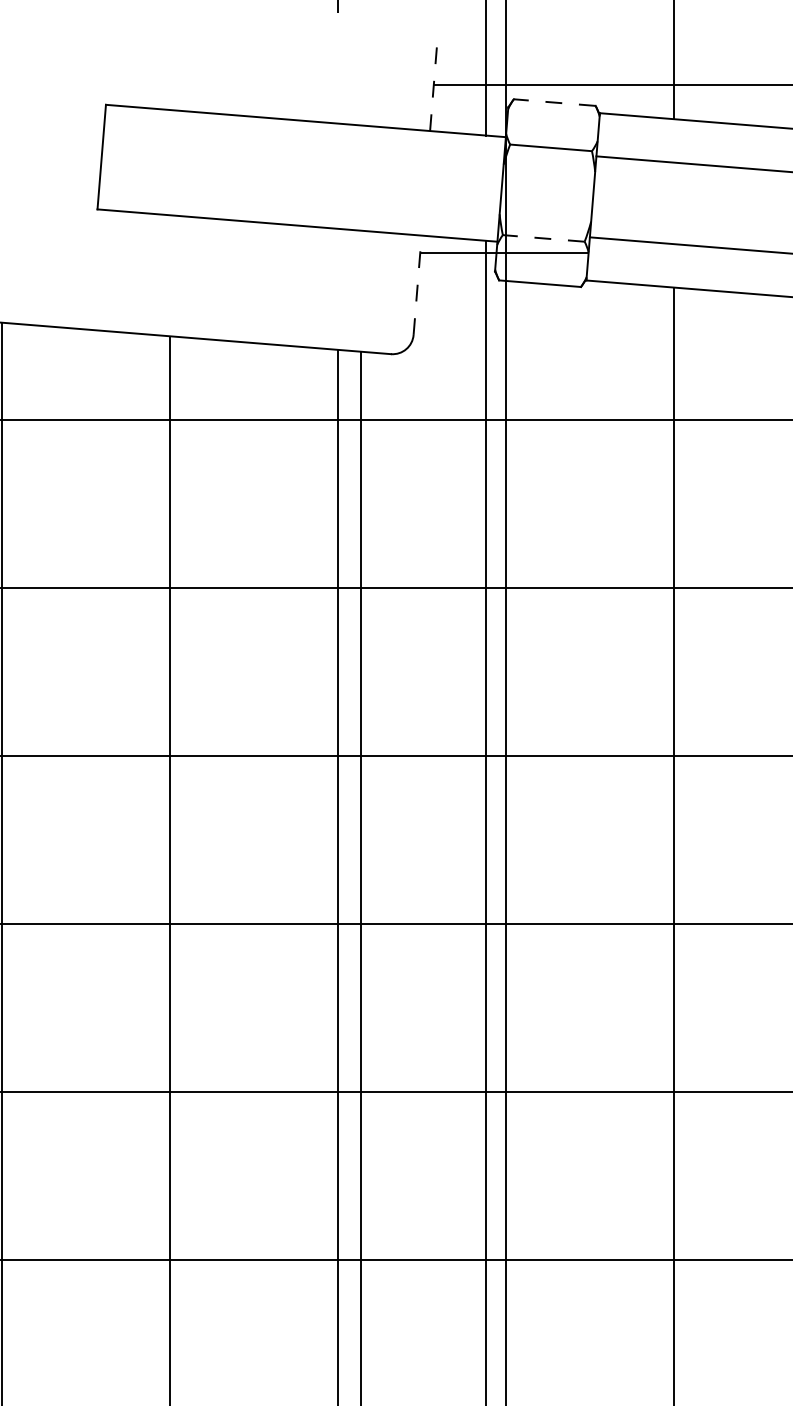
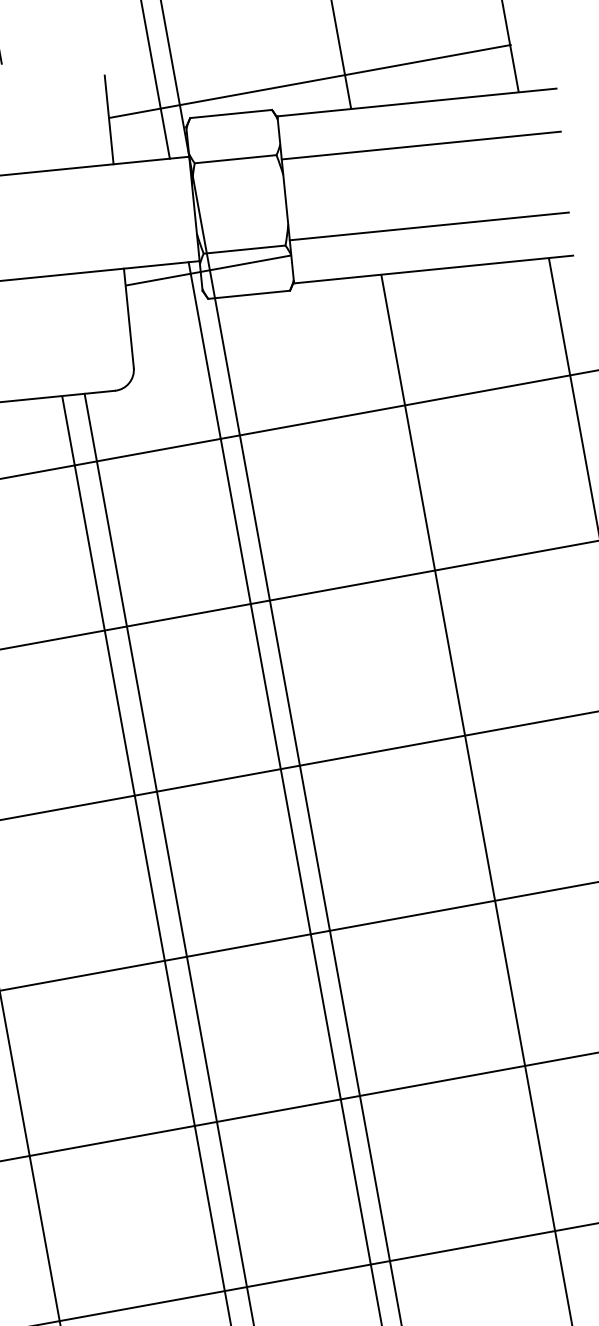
line: (433, 86) -> (108, 119), dashed -> solid
line: (554, 102) -> (230, 113), dashed -> solid
line: (543, 238) -> (244, 249), dashed -> solid
line: (417, 285) -> (128, 318), dashed -> solid

